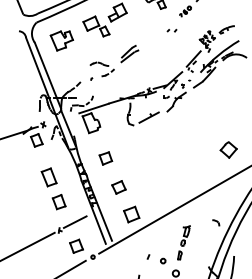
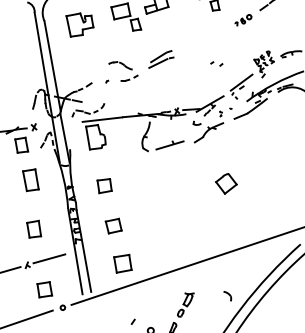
part: (171, 30) -> (216, 63), moved
part: (228, 149) -> (226, 183), moved
part: (48, 177) -> (30, 180), moved

